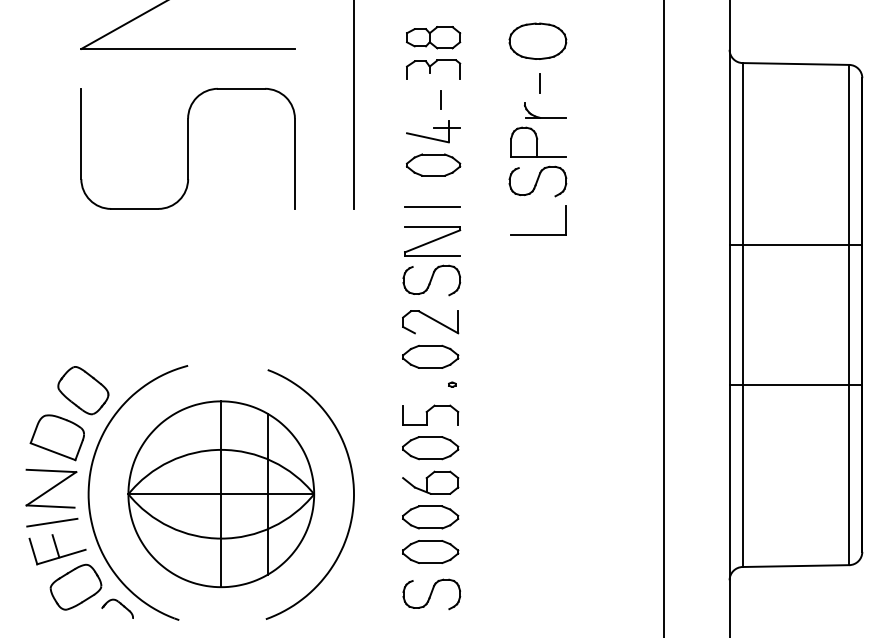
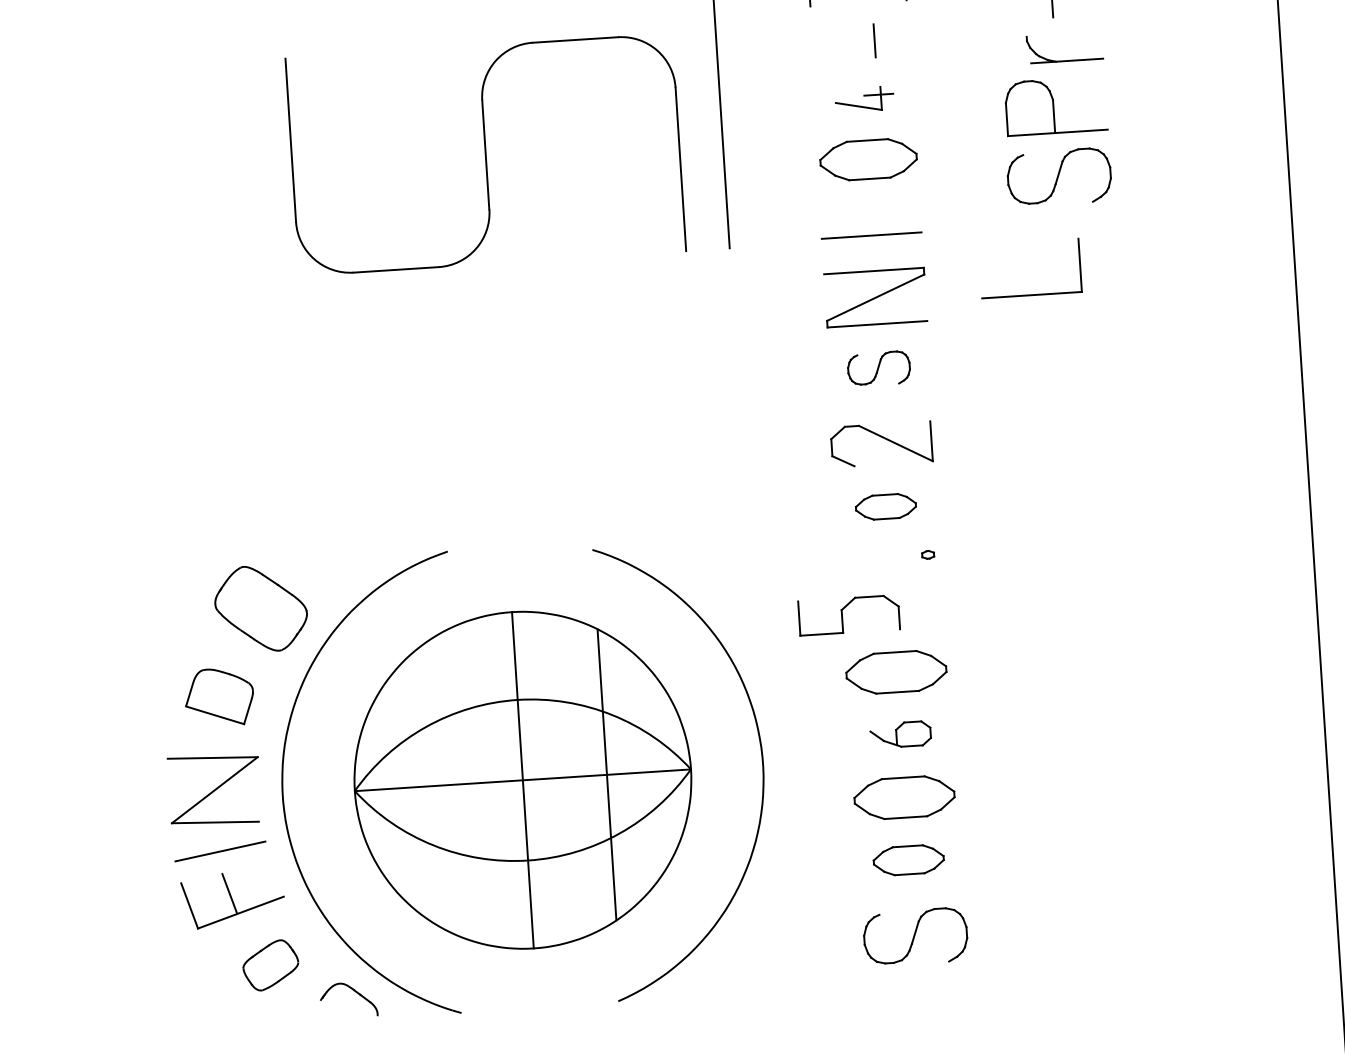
part: (433, 131) -> (864, 98), size x0.6
part: (187, 148) -> (484, 154), moved
part: (538, 234) -> (1031, 293), moved
part: (431, 280) -> (878, 368), size x0.6
part: (430, 356) -> (885, 506), size x0.6
part: (430, 414) -> (848, 614), moved
part: (56, 437) -> (217, 696), size x0.7
part: (430, 482) -> (900, 734), size x0.6
part: (430, 551) -> (908, 859), size x0.7
part: (75, 586) -> (269, 964), size x0.6

